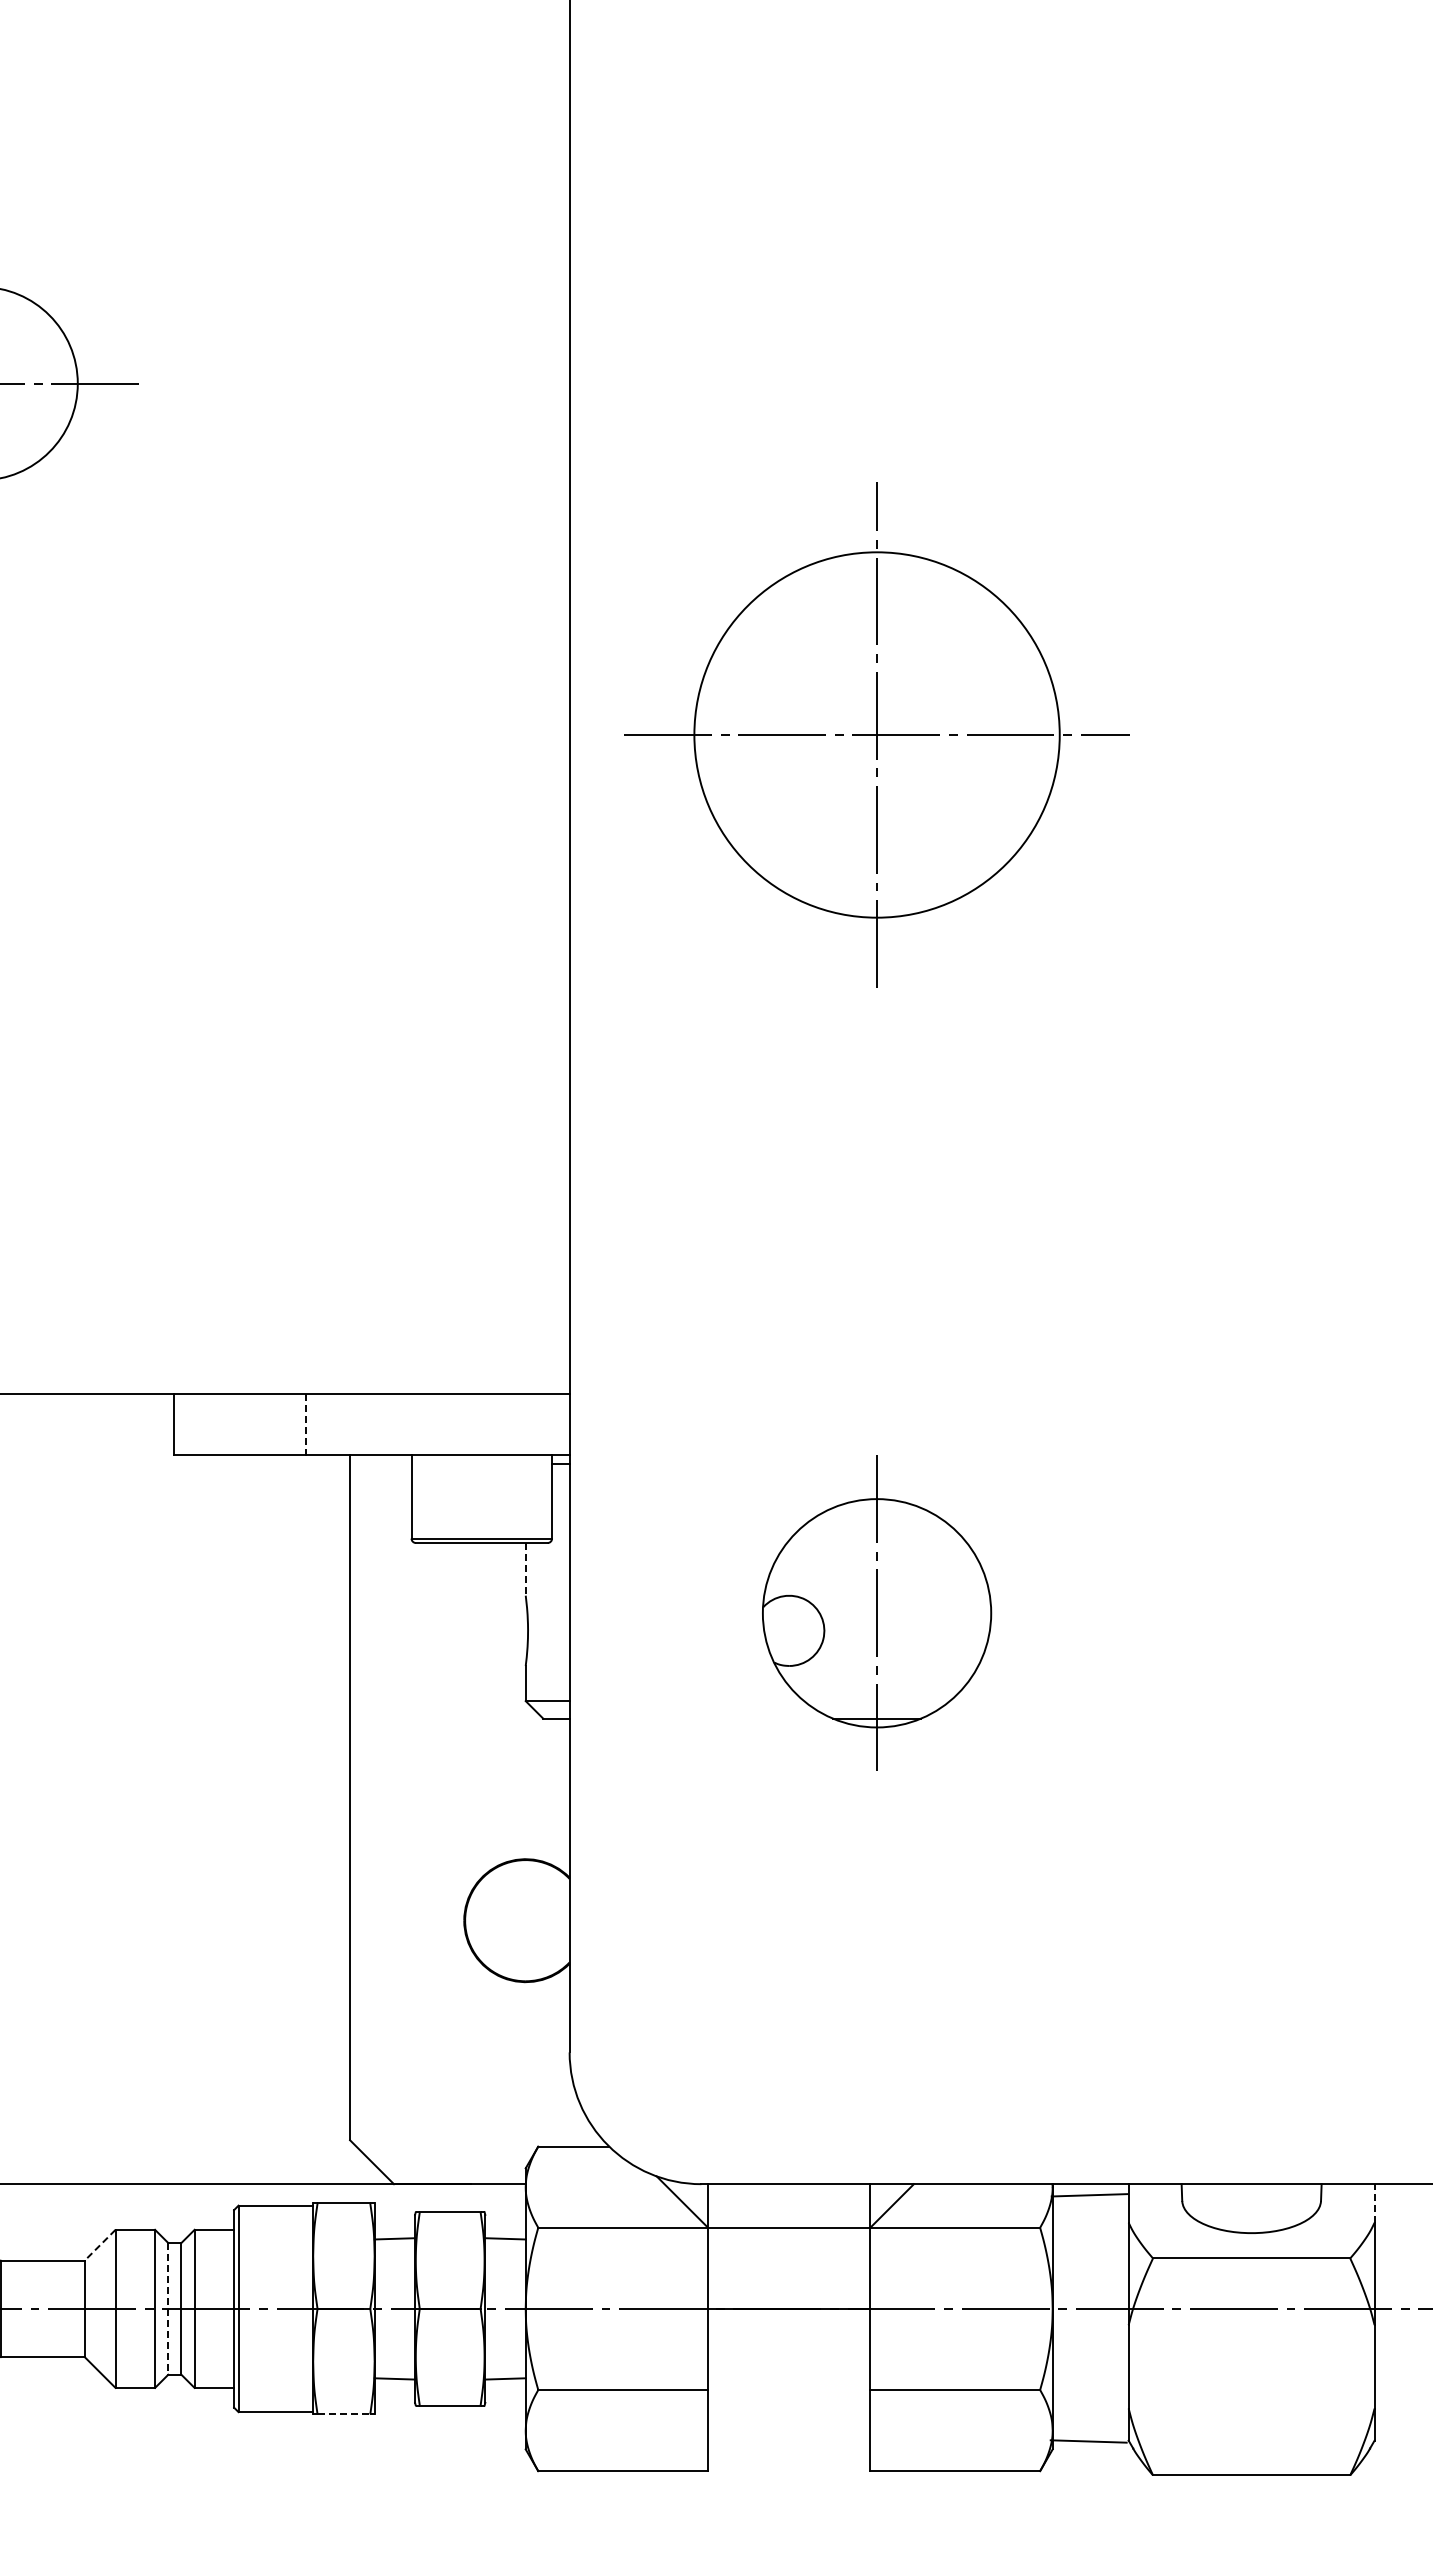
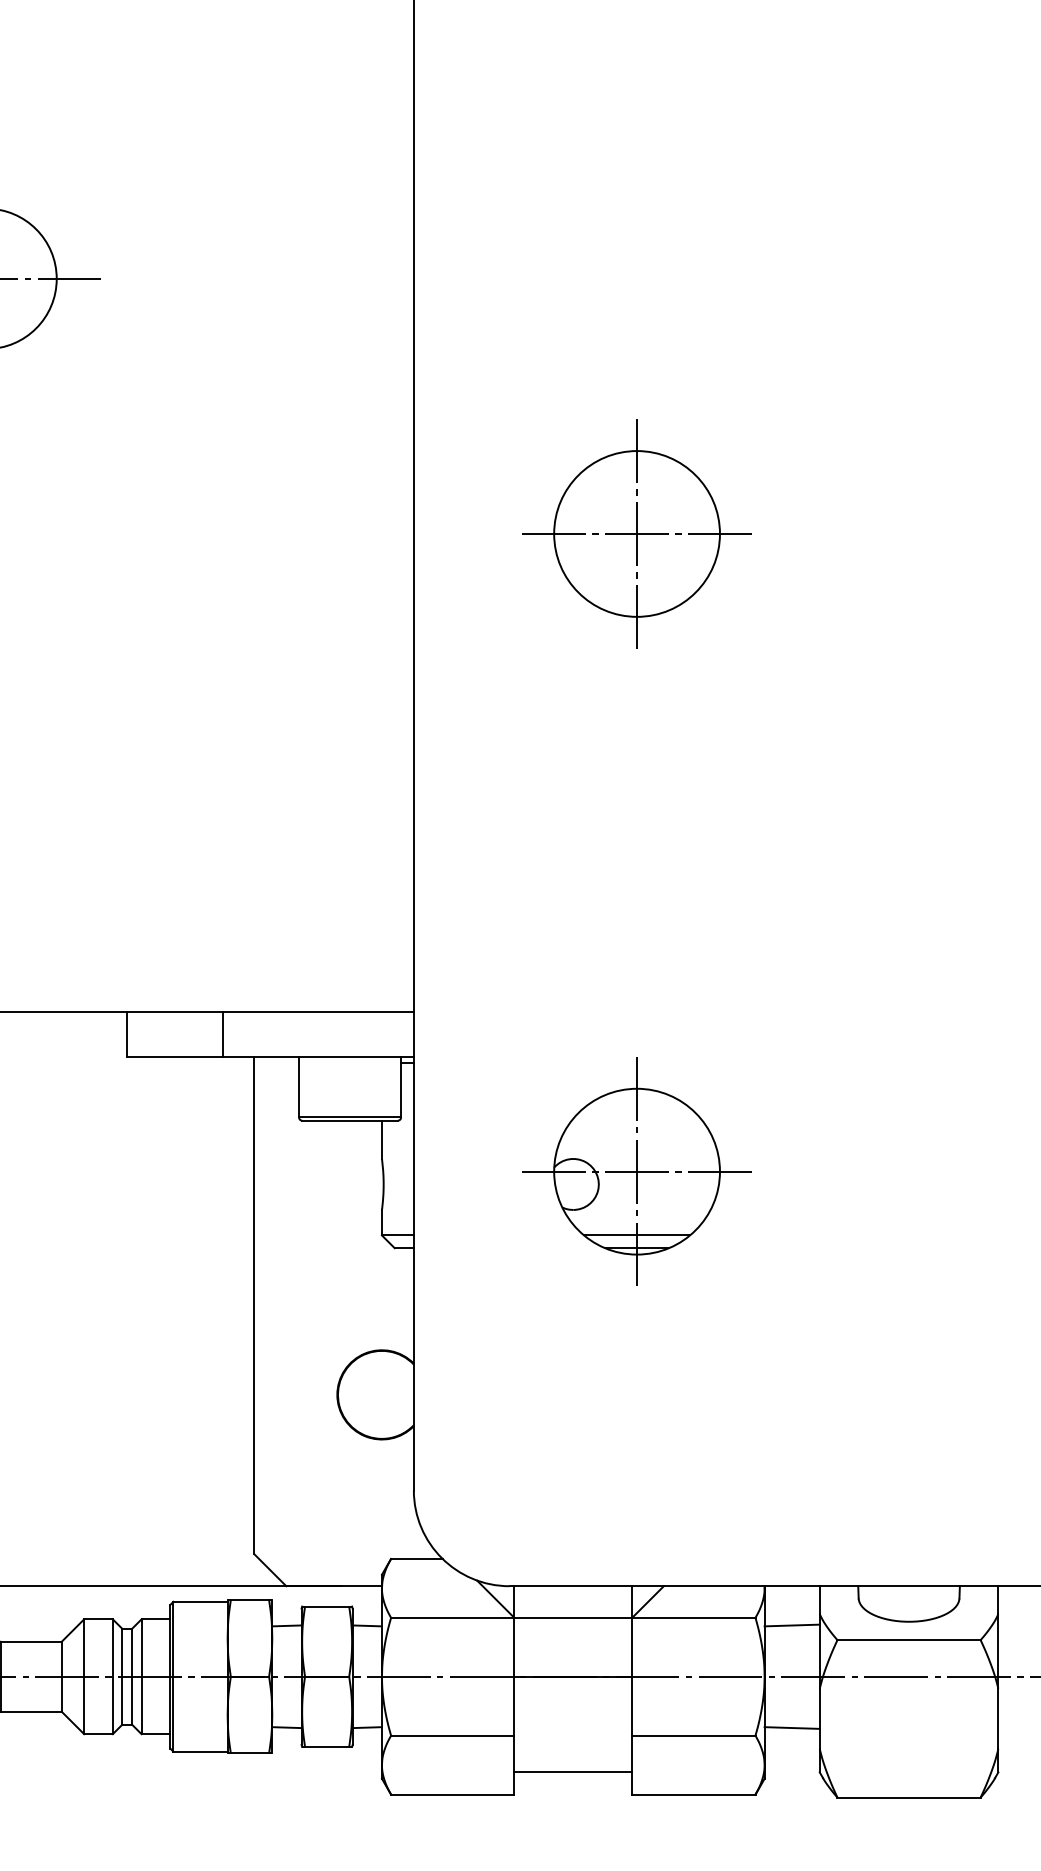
part: (876, 734) -> (636, 533), size x0.62
line: (306, 1424) -> (222, 1034), dashed -> solid
line: (525, 1569) -> (381, 1139), dashed -> solid
line: (876, 1613) -> (636, 1171), added
line: (877, 1701) -> (637, 1235), added
line: (1089, 2195) -> (792, 1625), moved
line: (1374, 2202) -> (998, 1599), dashed -> solid
line: (100, 2245) -> (73, 1630), dashed -> solid
line: (168, 2308) -> (122, 1676), dashed -> solid
line: (344, 2414) -> (250, 1753), dashed -> solid
line: (789, 2440) -> (573, 1772), added
line: (1088, 2441) -> (792, 1728), moved

